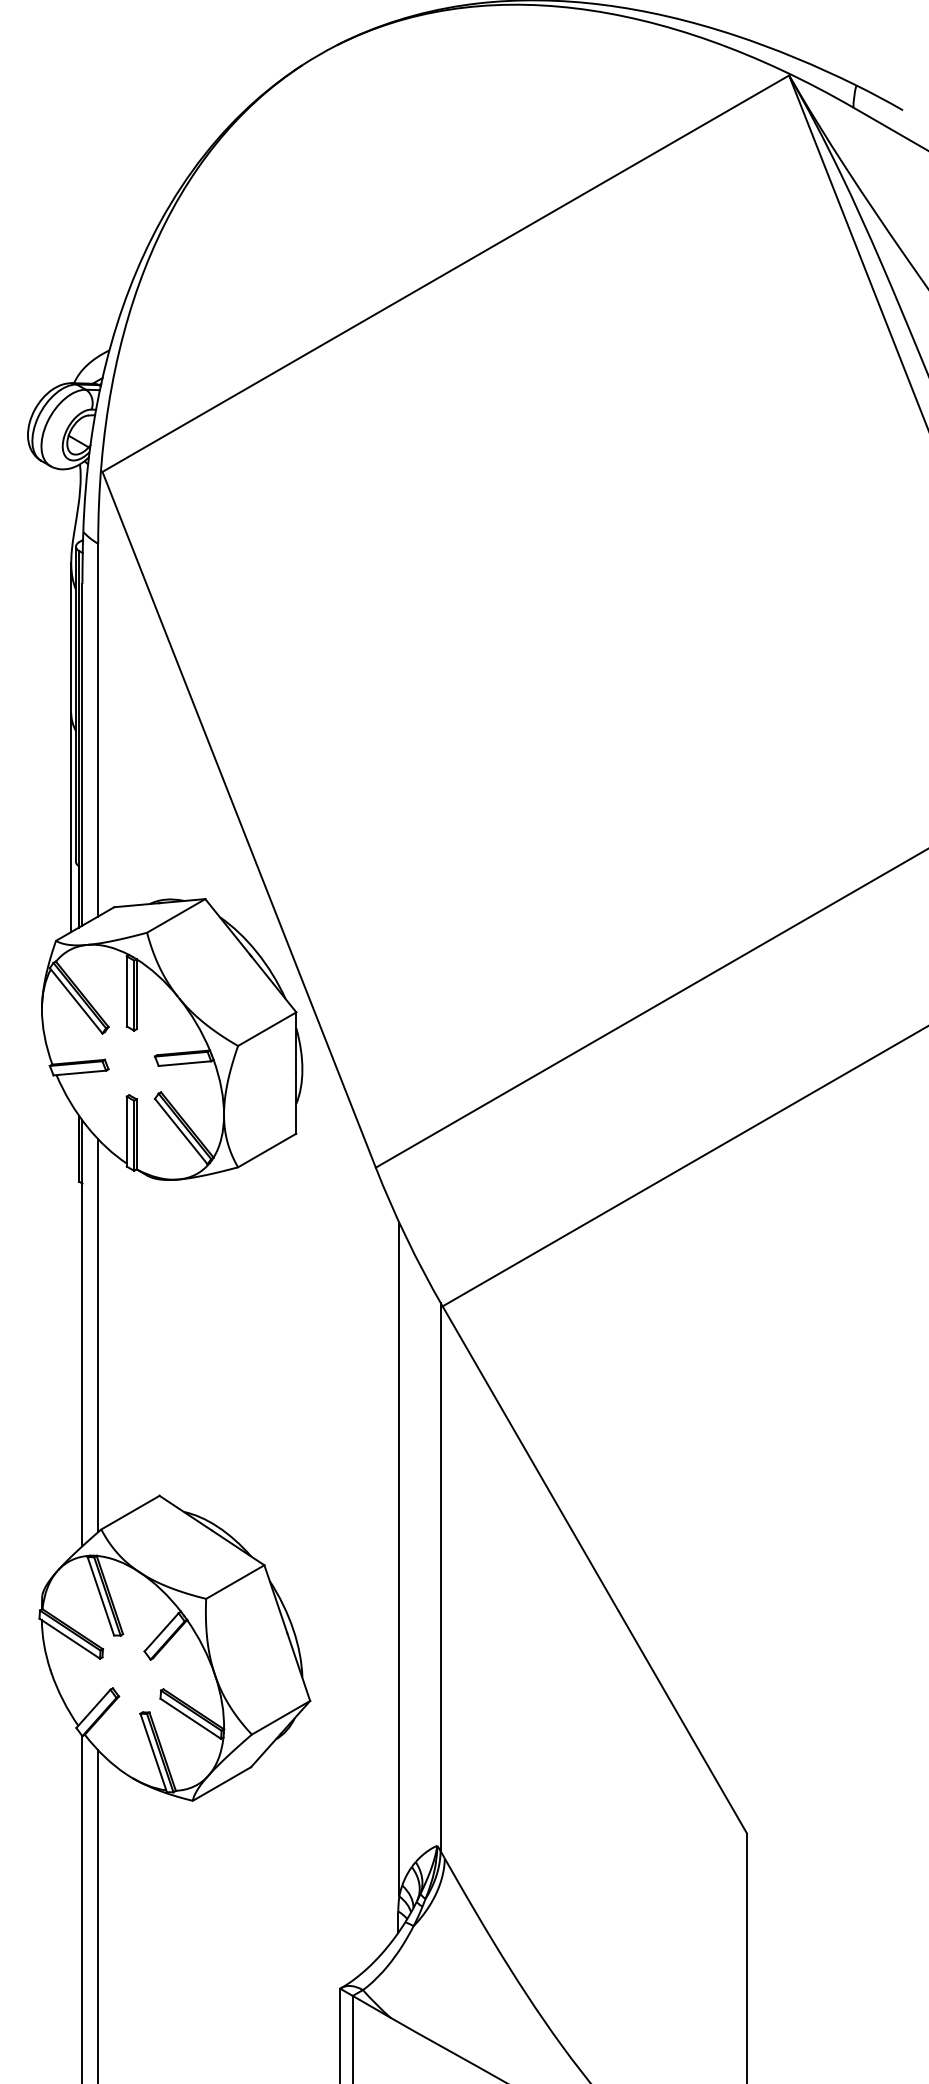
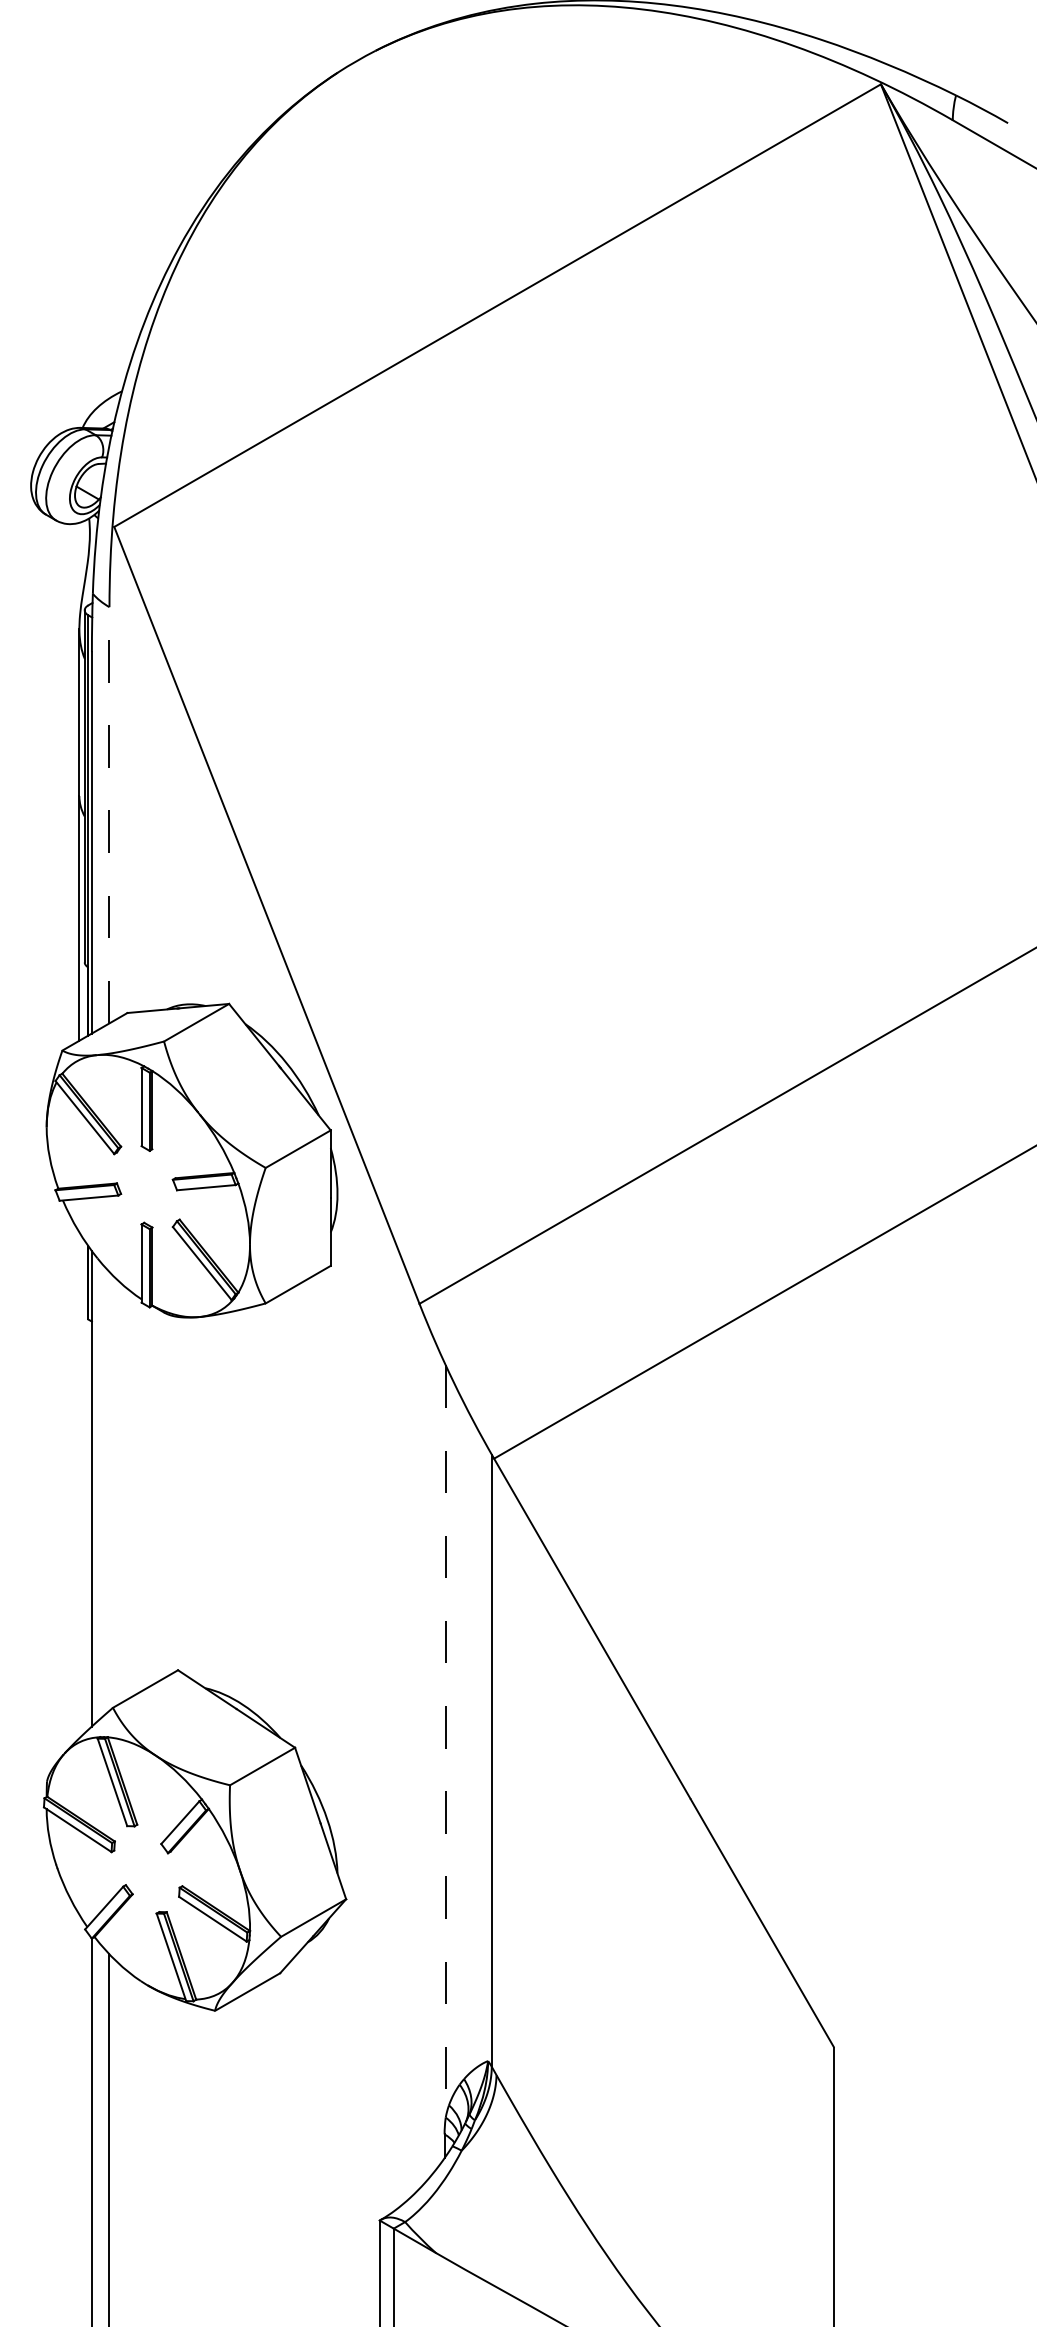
line: (98, 729) -> (109, 814), solid -> dashed
line: (98, 1335) -> (109, 1491), removed
line: (399, 1559) -> (445, 1741), solid -> dashed

